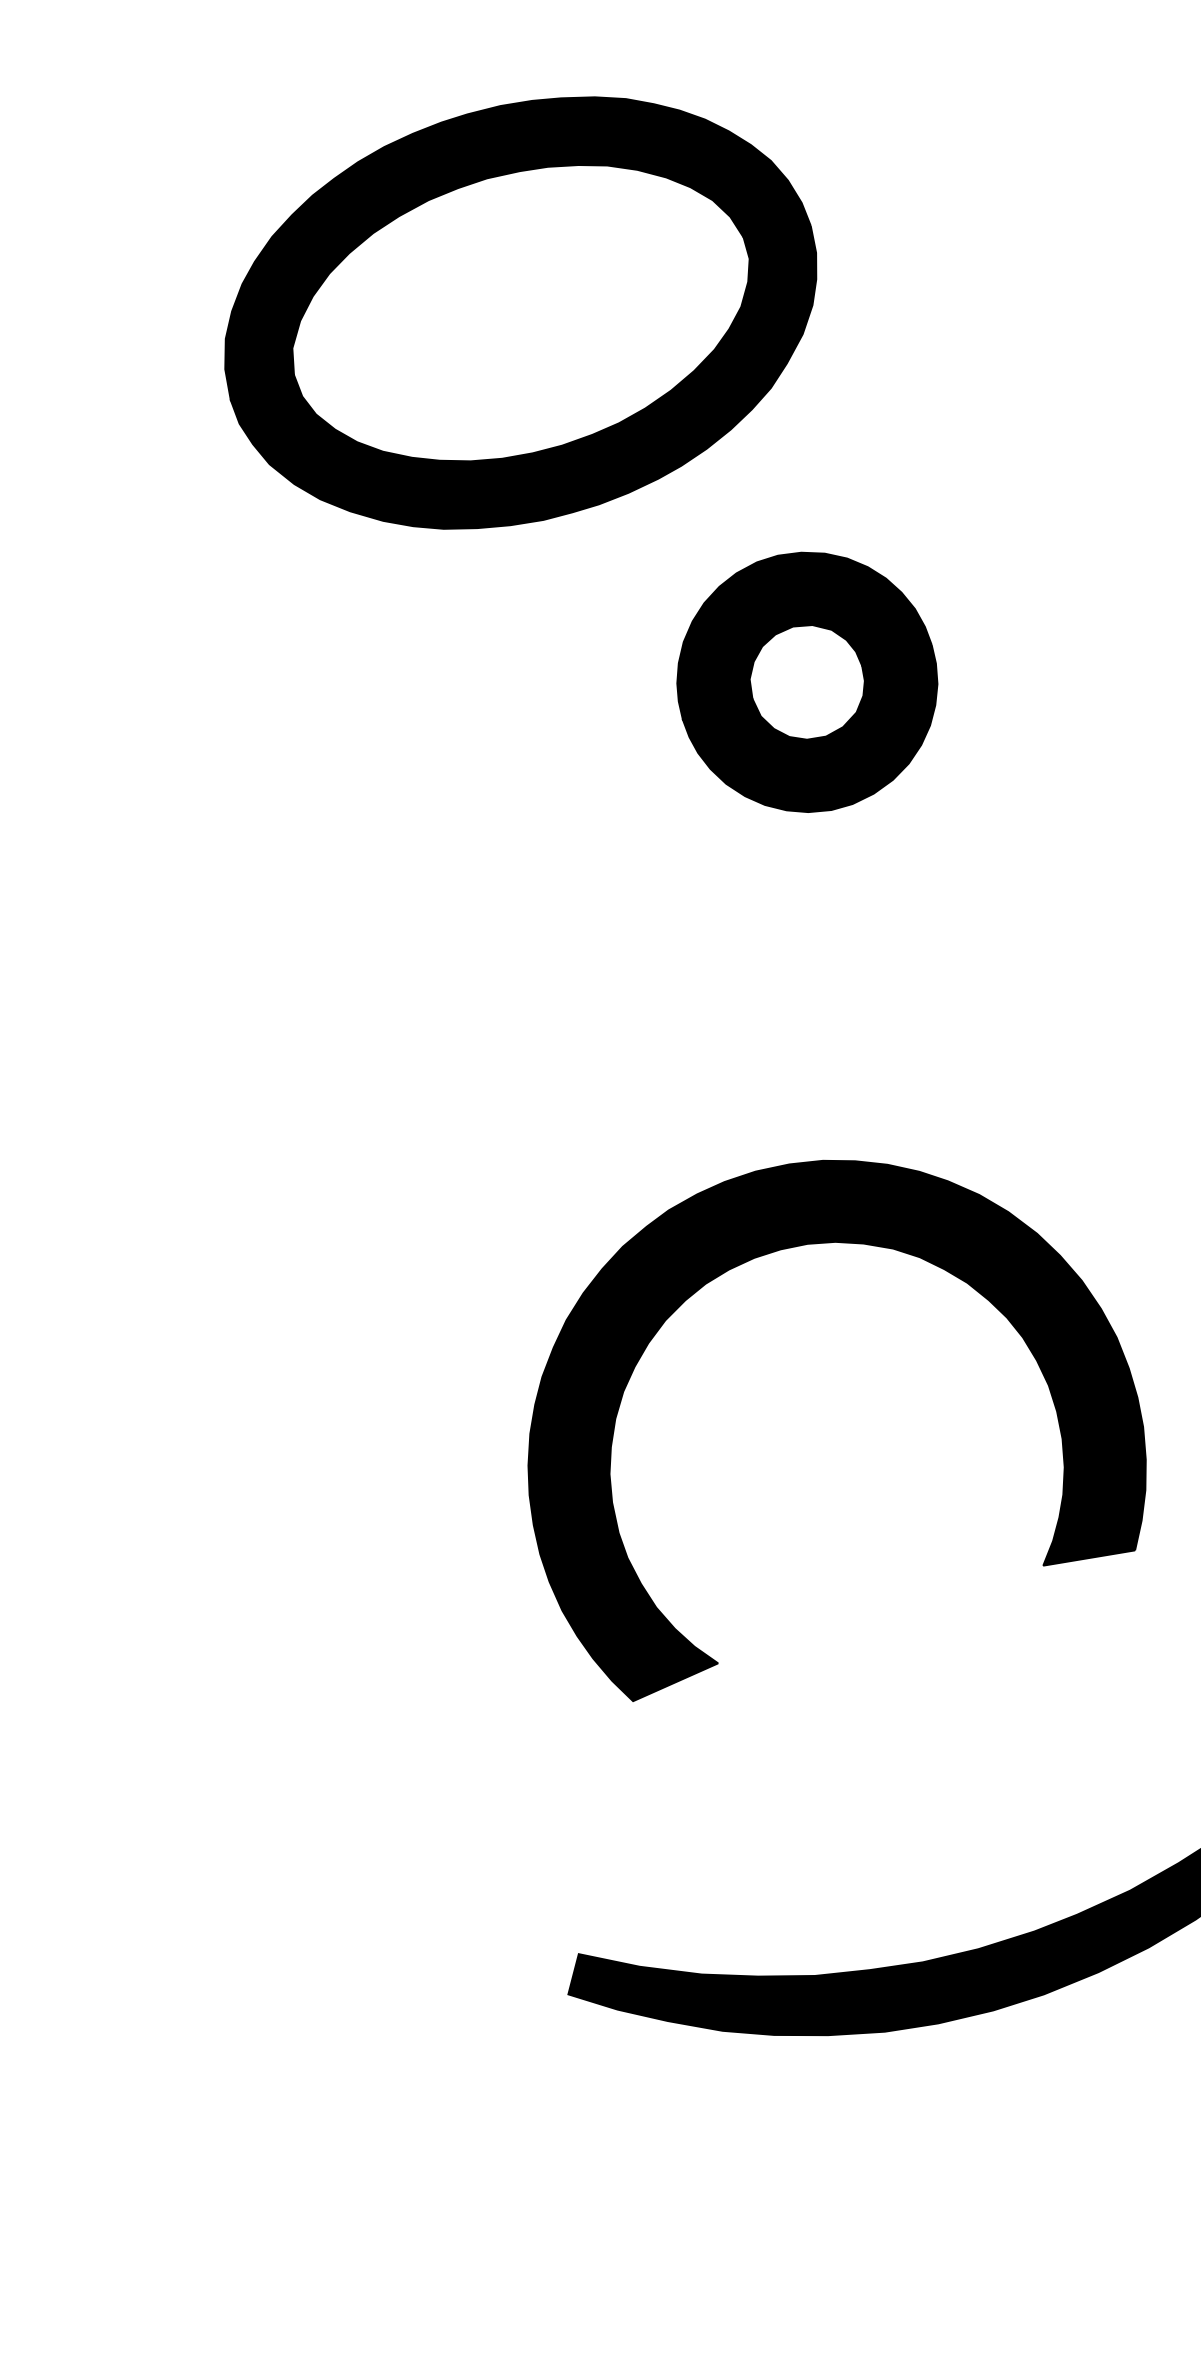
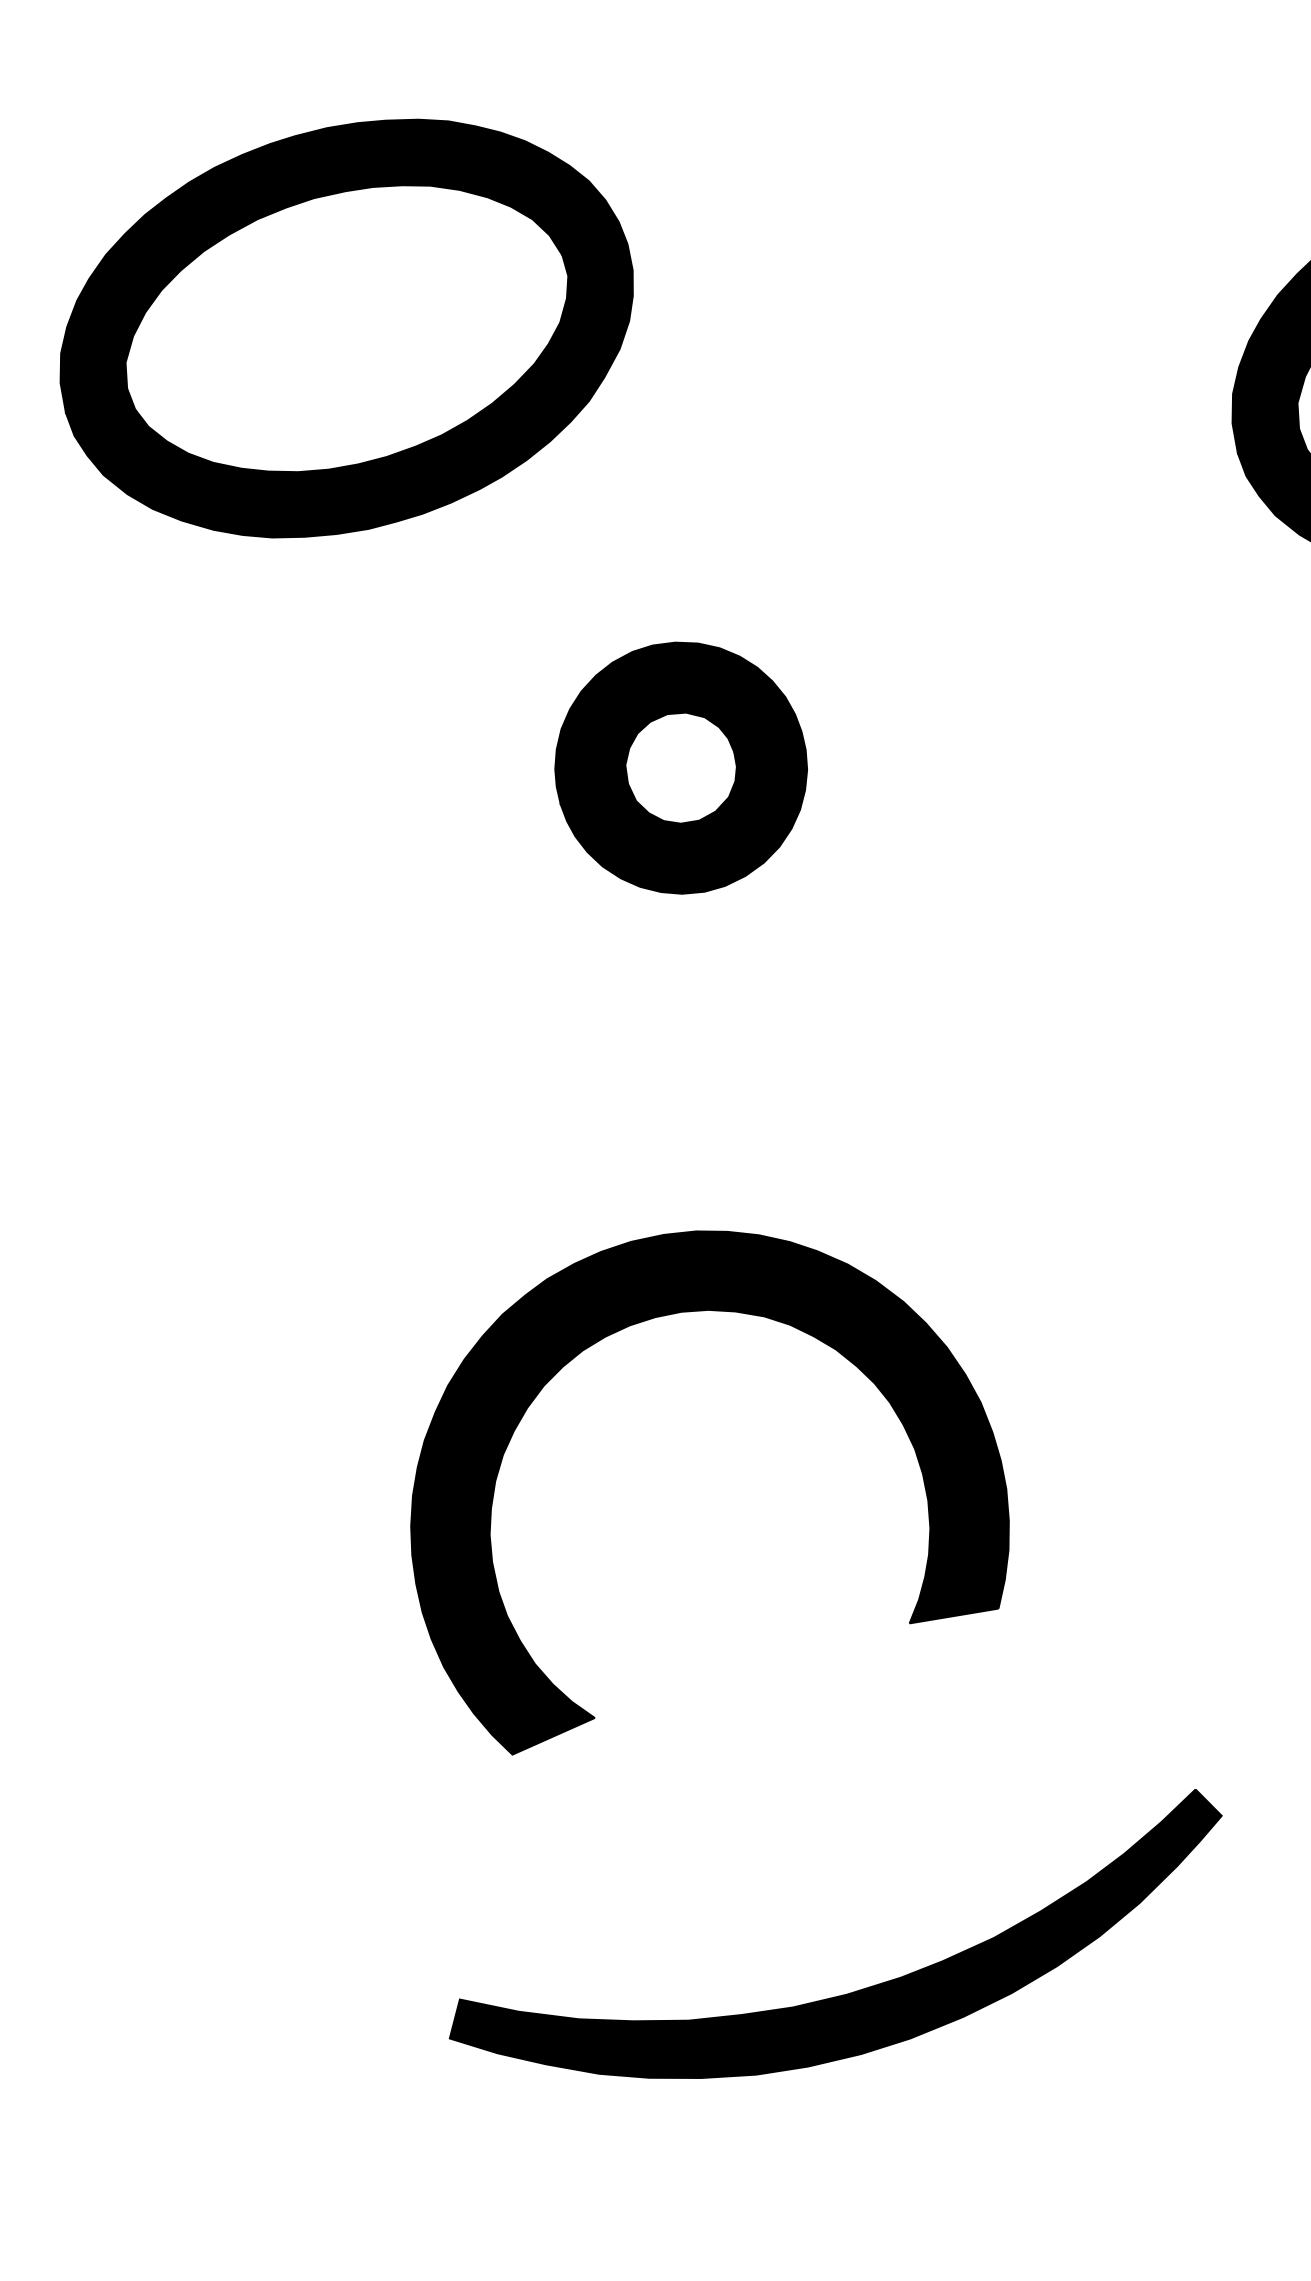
part: (520, 312) -> (346, 328), moved

